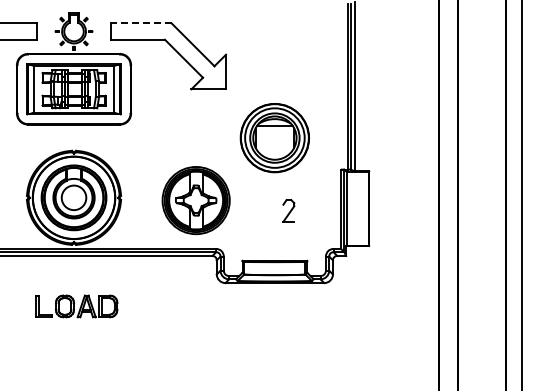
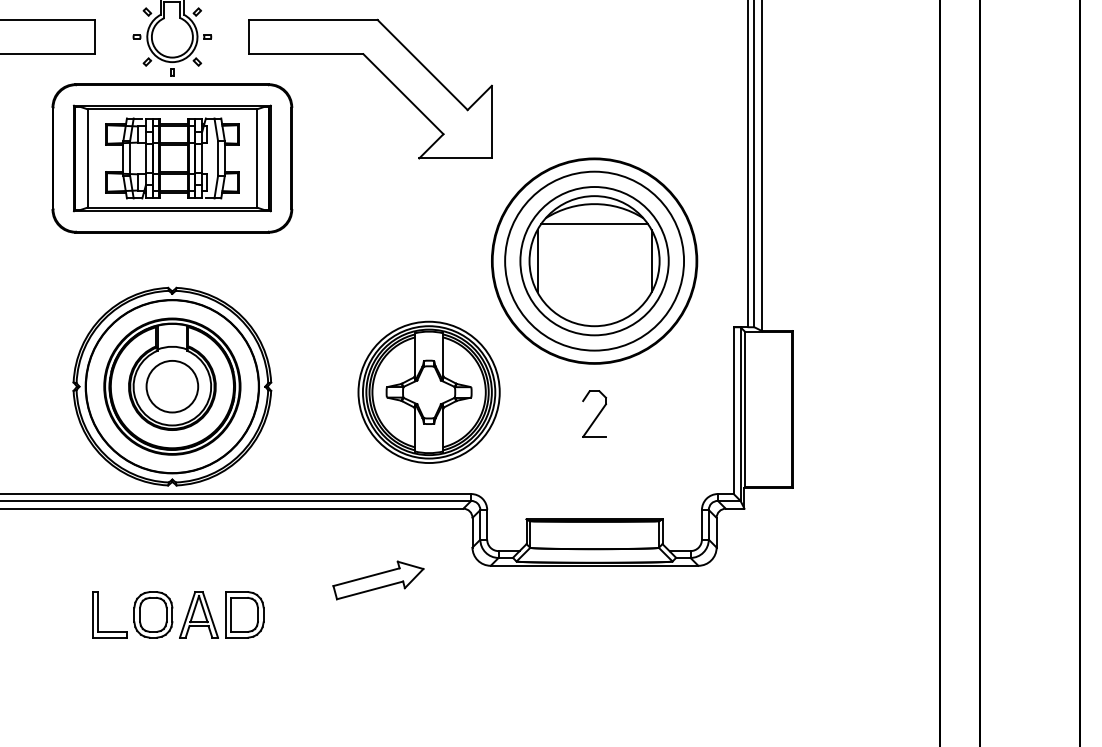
line: (141, 23) -> (314, 20), dashed -> solid
part: (274, 137) -> (593, 259), size x1.43
part: (288, 210) -> (593, 413), moved
part: (171, 289) -> (377, 579), added

